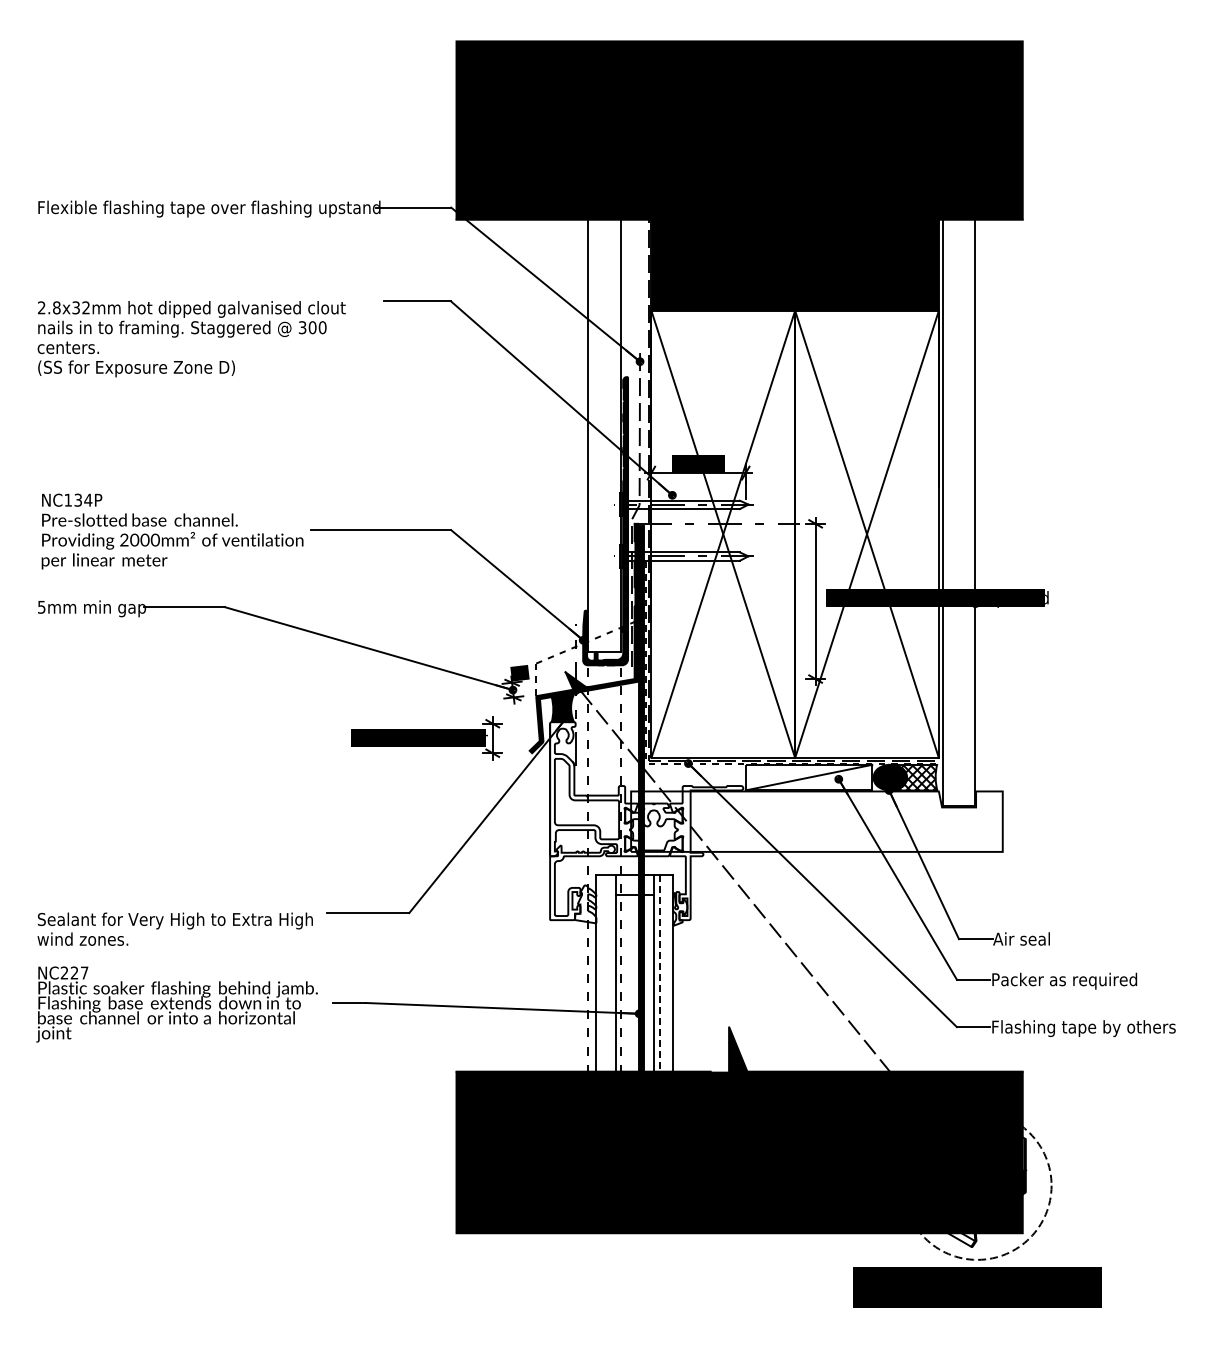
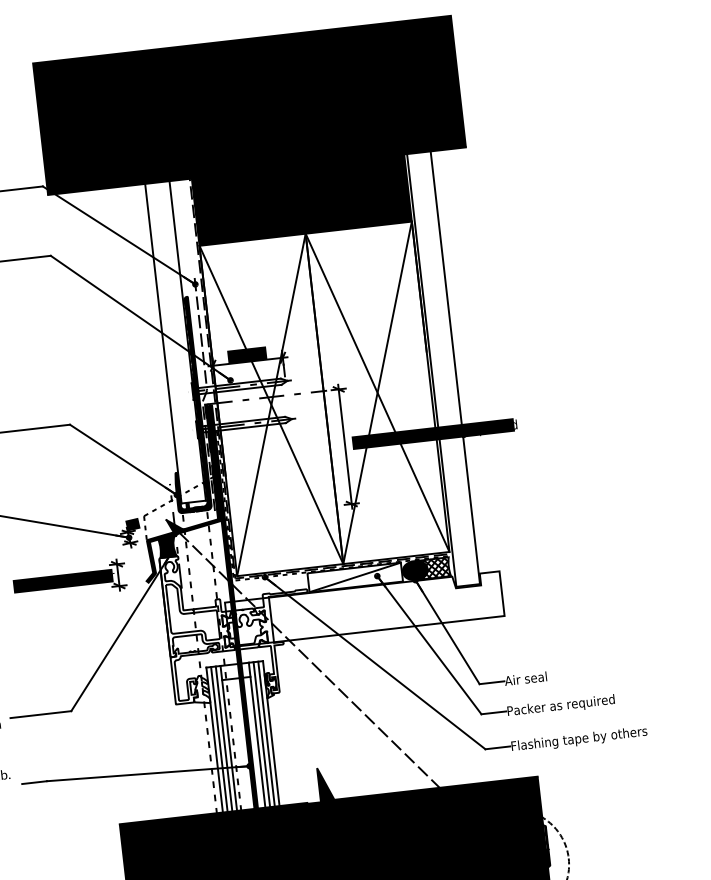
line: (602, 977) -> (219, 742), added
line: (609, 977) -> (224, 741), added
line: (660, 977) -> (262, 737), dashed -> solid
line: (666, 977) -> (266, 737), added

